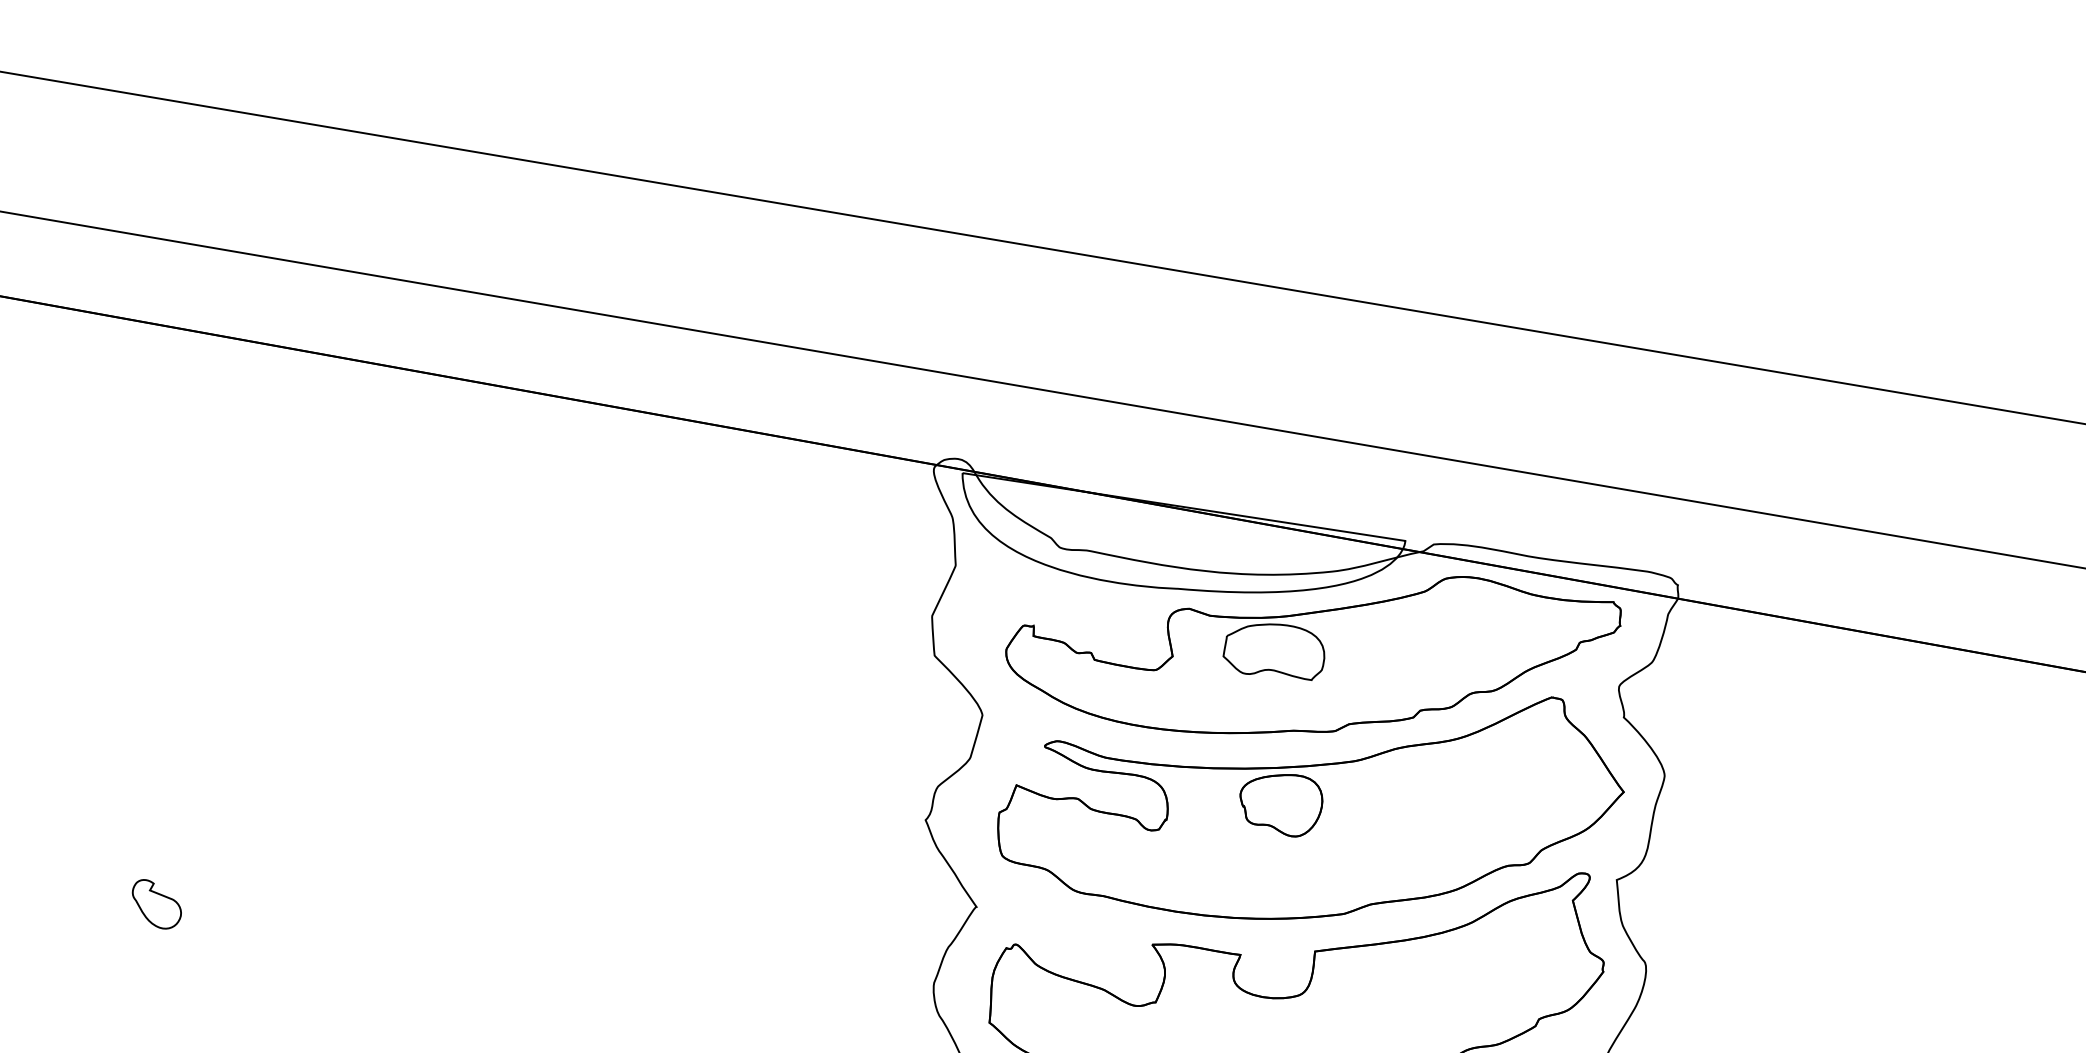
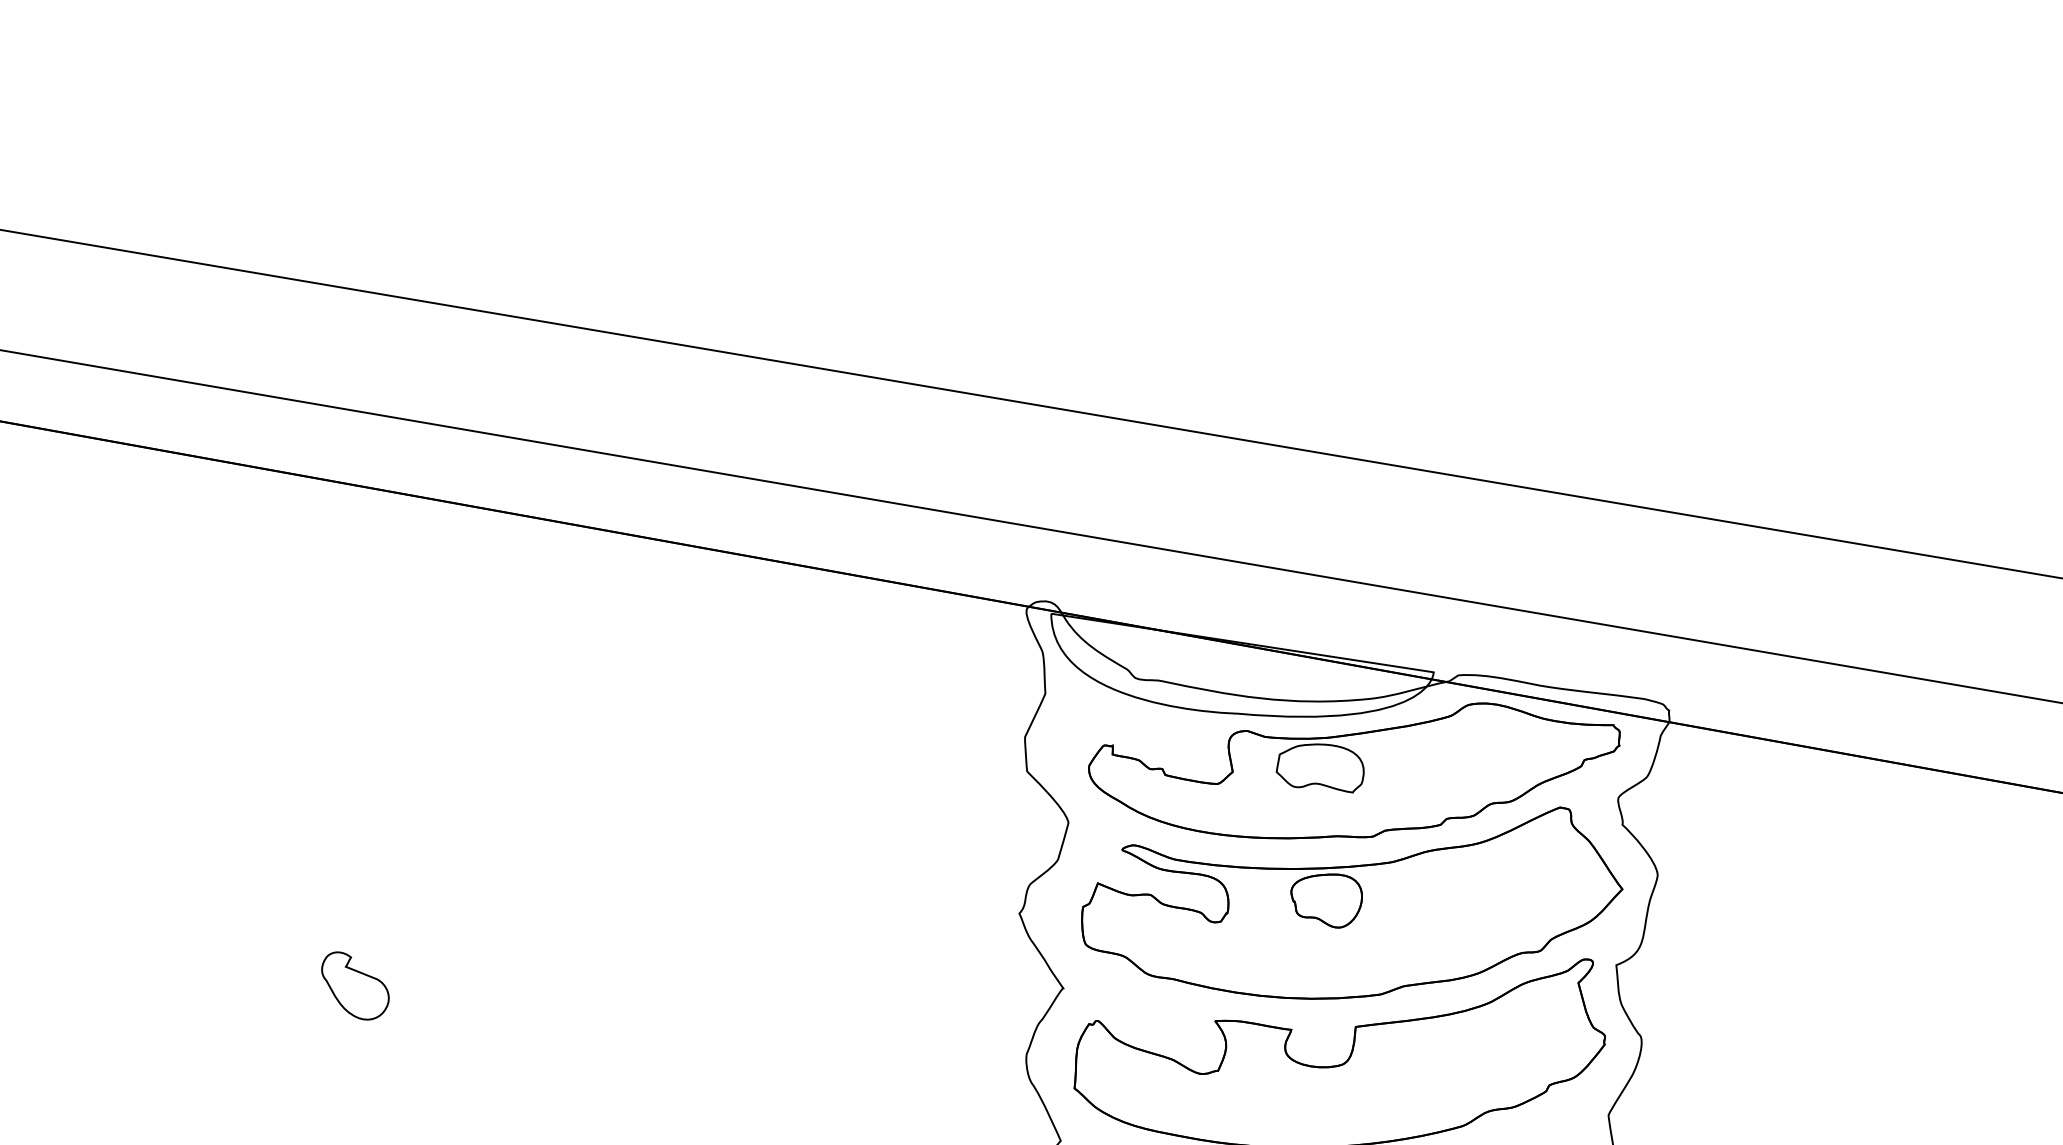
part: (156, 904) -> (355, 986), size x1.6

